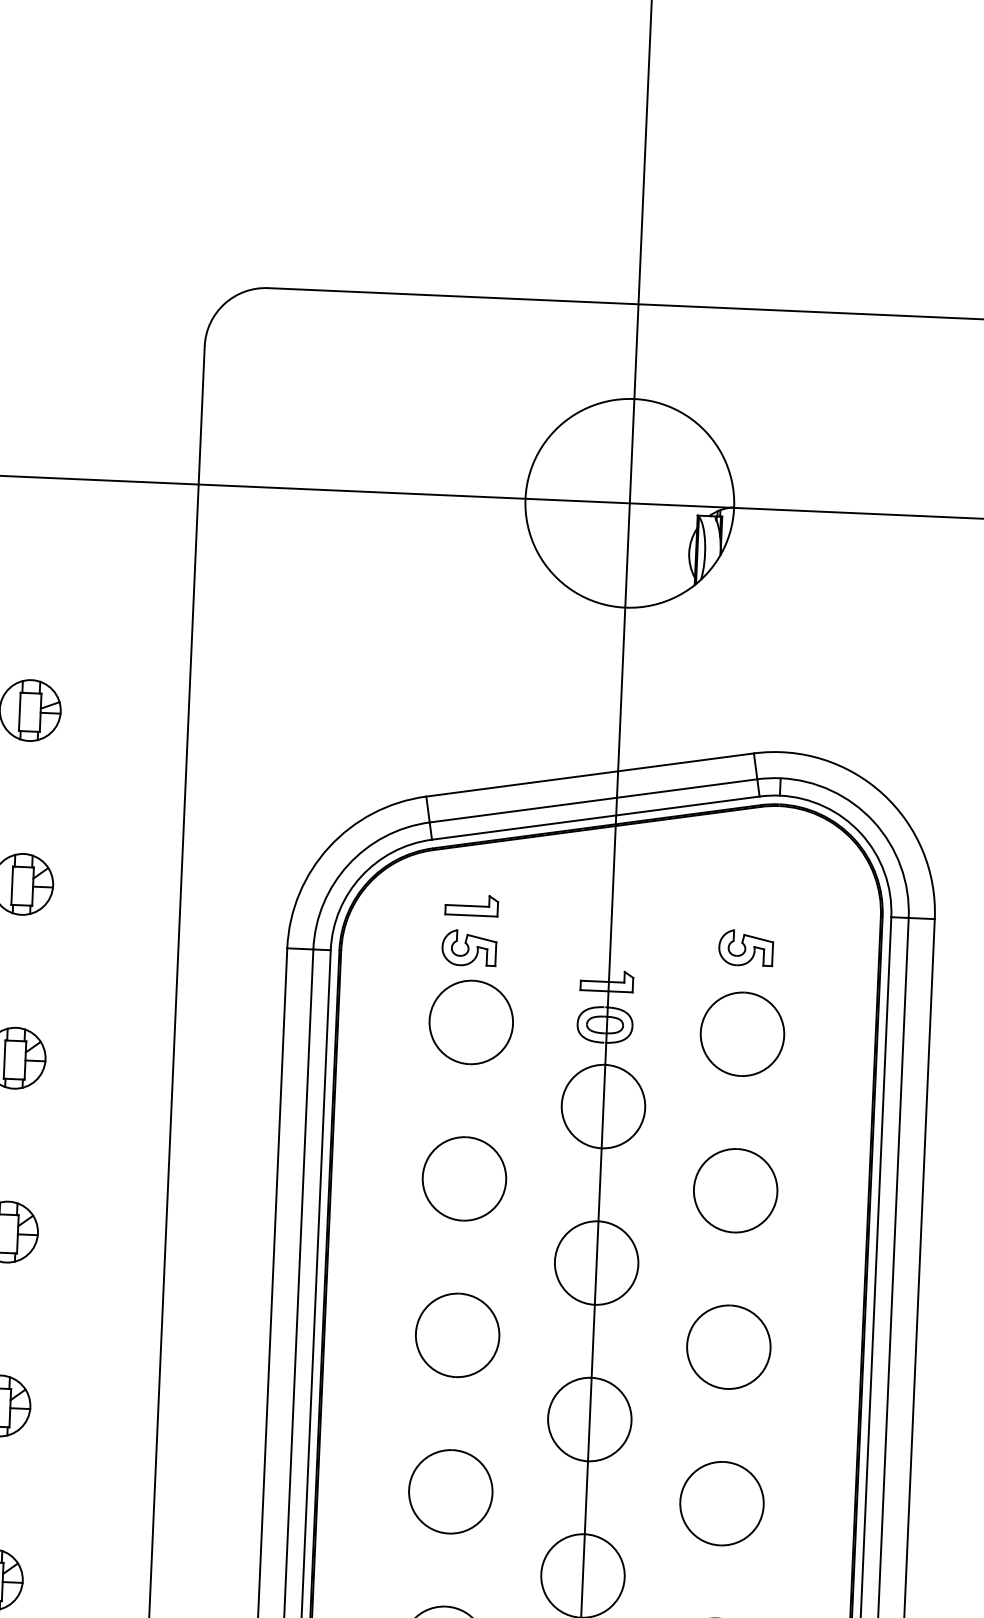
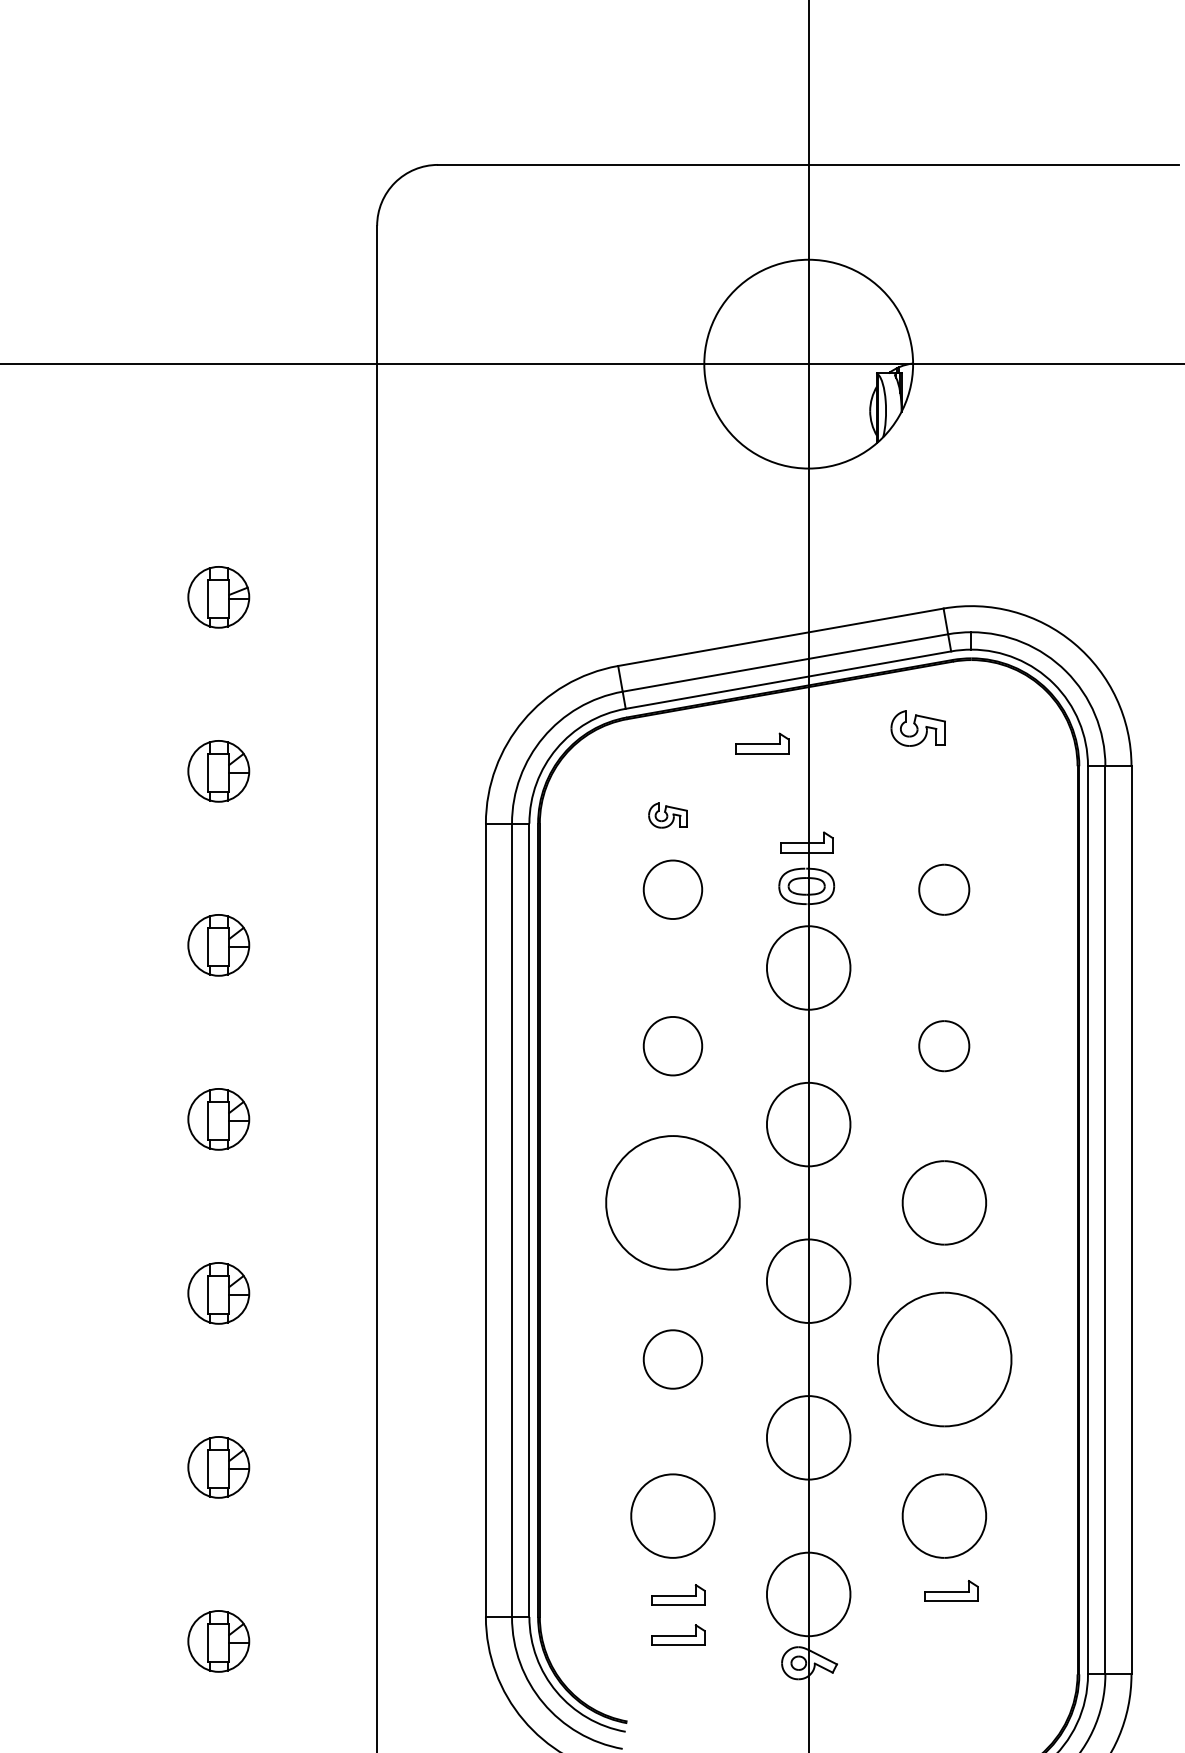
part: (471, 905) -> (762, 743), moved
part: (469, 948) -> (667, 815), size x0.7
part: (745, 948) -> (917, 728), moved
part: (470, 1022) -> (672, 889), size x0.7
part: (741, 1034) -> (943, 889), size x0.6
part: (464, 1178) -> (672, 1045), size x0.7
part: (734, 1189) -> (943, 1045), size x0.6
part: (457, 1334) -> (672, 1202), size x1.6
part: (450, 1491) -> (672, 1359), size x0.7
part: (721, 1503) -> (943, 1359), size x1.6

